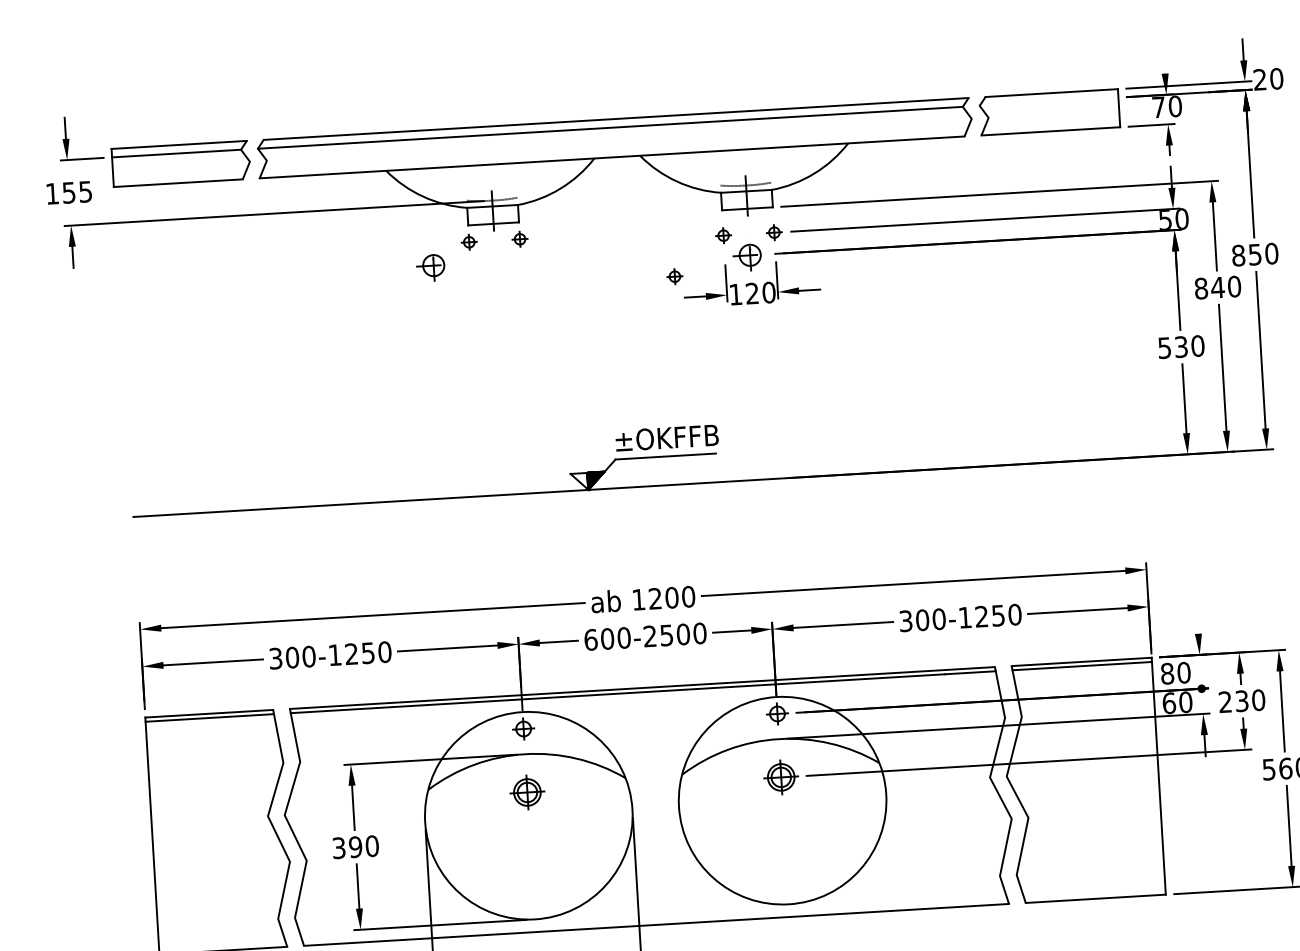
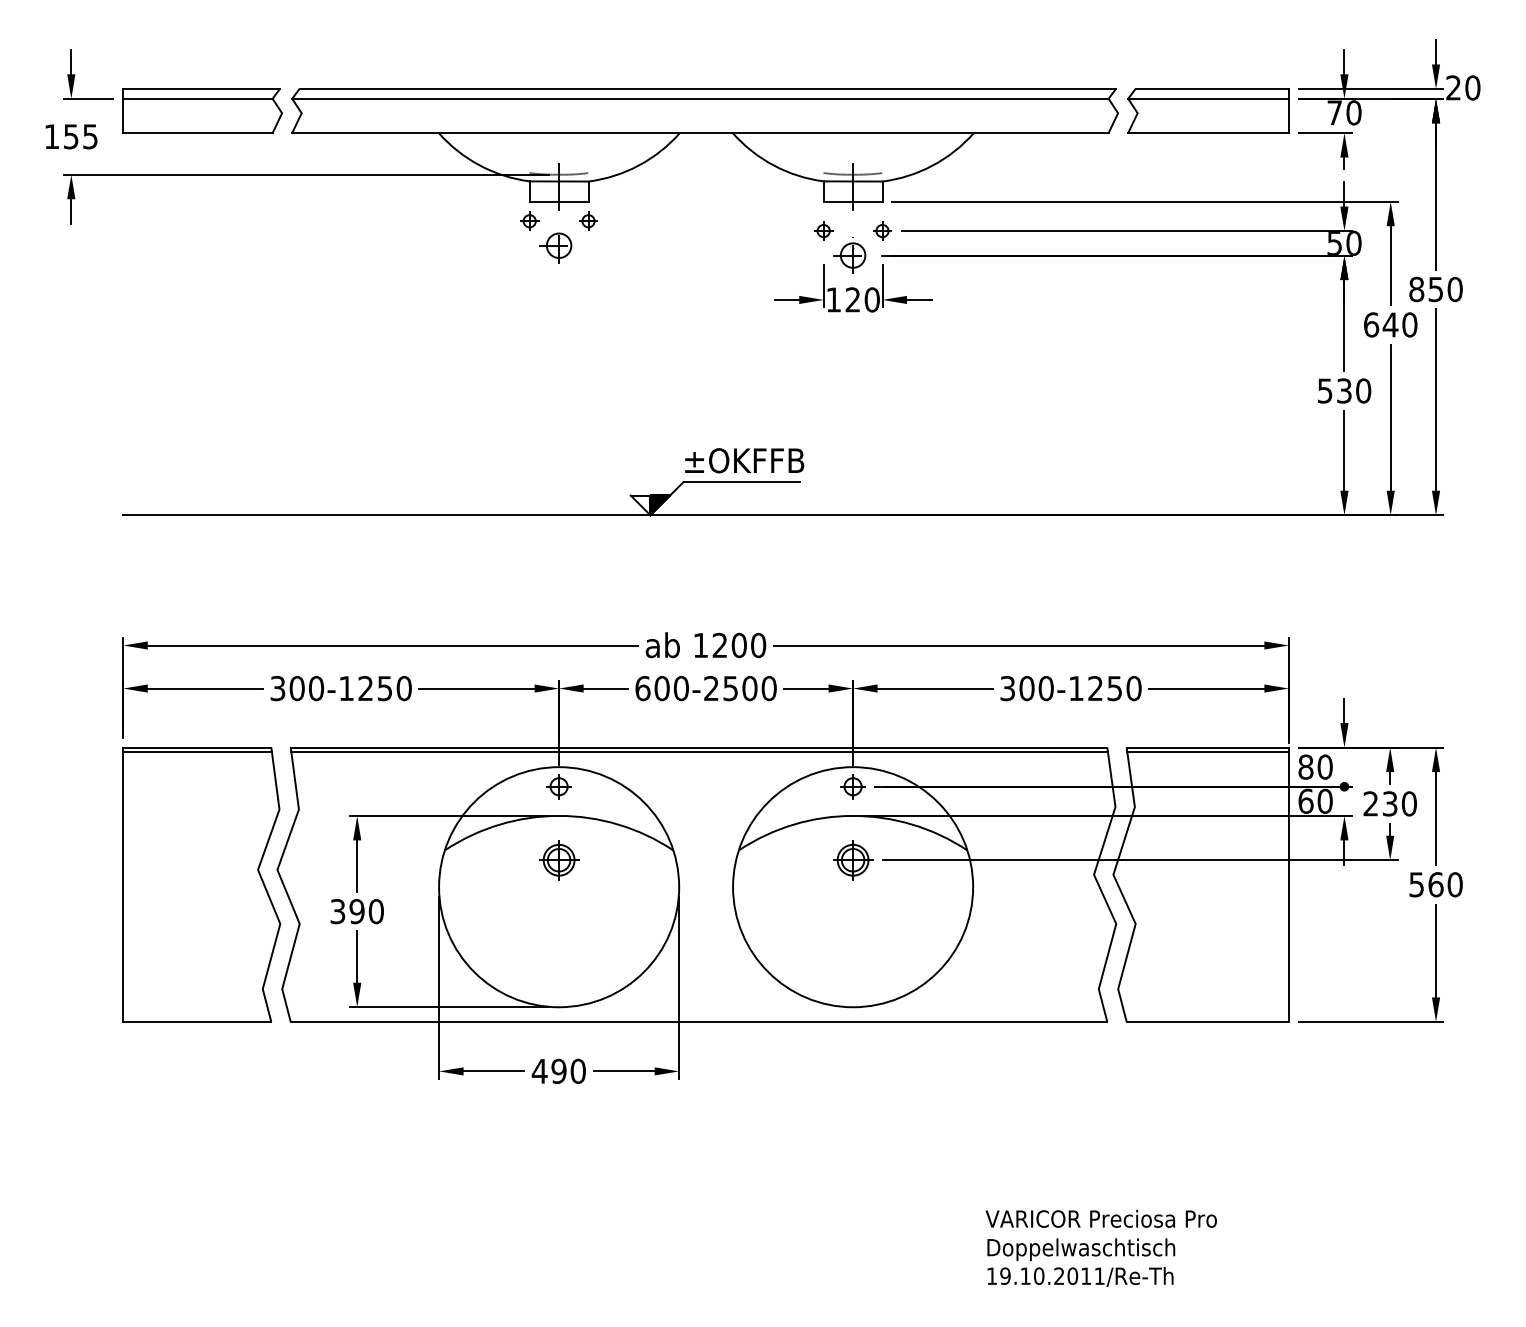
line: (1164, 62) -> (1344, 61), added
line: (1049, 101) -> (1208, 98), added
part: (430, 267) -> (555, 247), moved
part: (674, 276) -> (764, 274), removed
text: (1201, 288) -> (1371, 324), 840 -> 640
line: (1197, 622) -> (1344, 710), added

